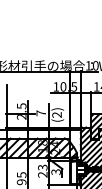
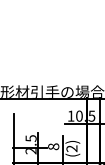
text: (41, 113) -> (53, 146), 7 -> 8

